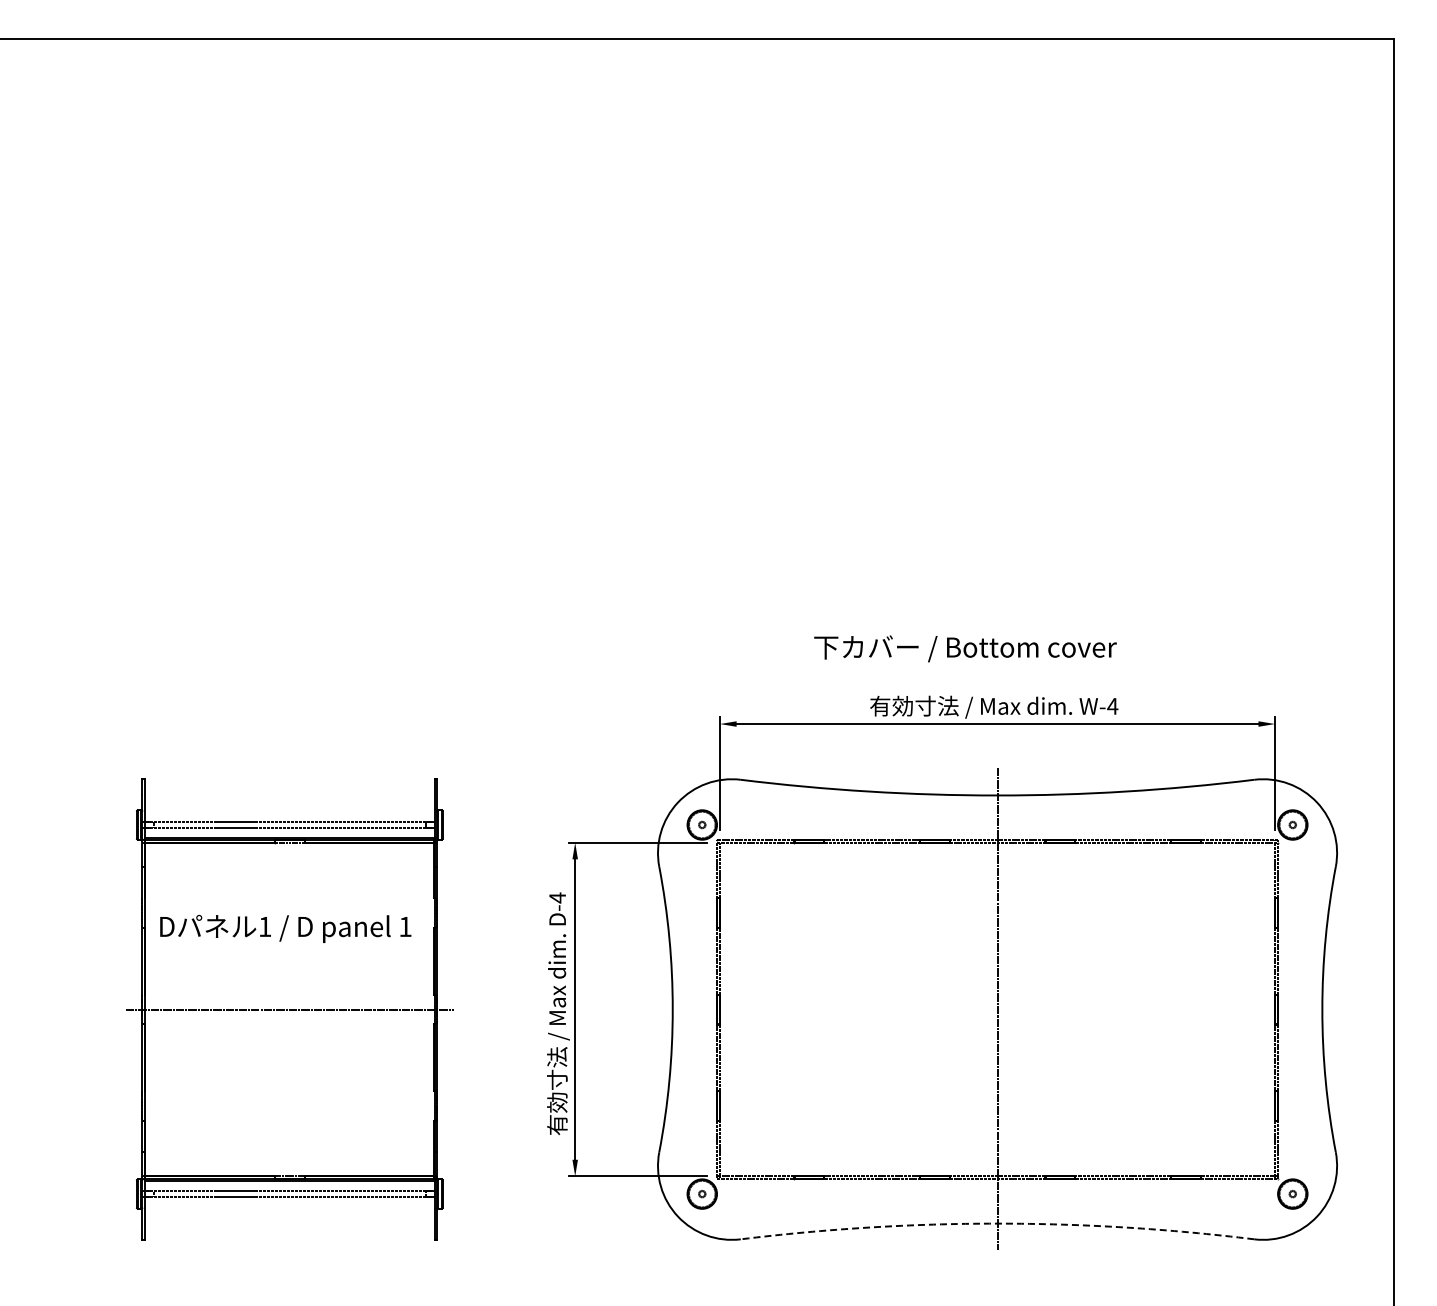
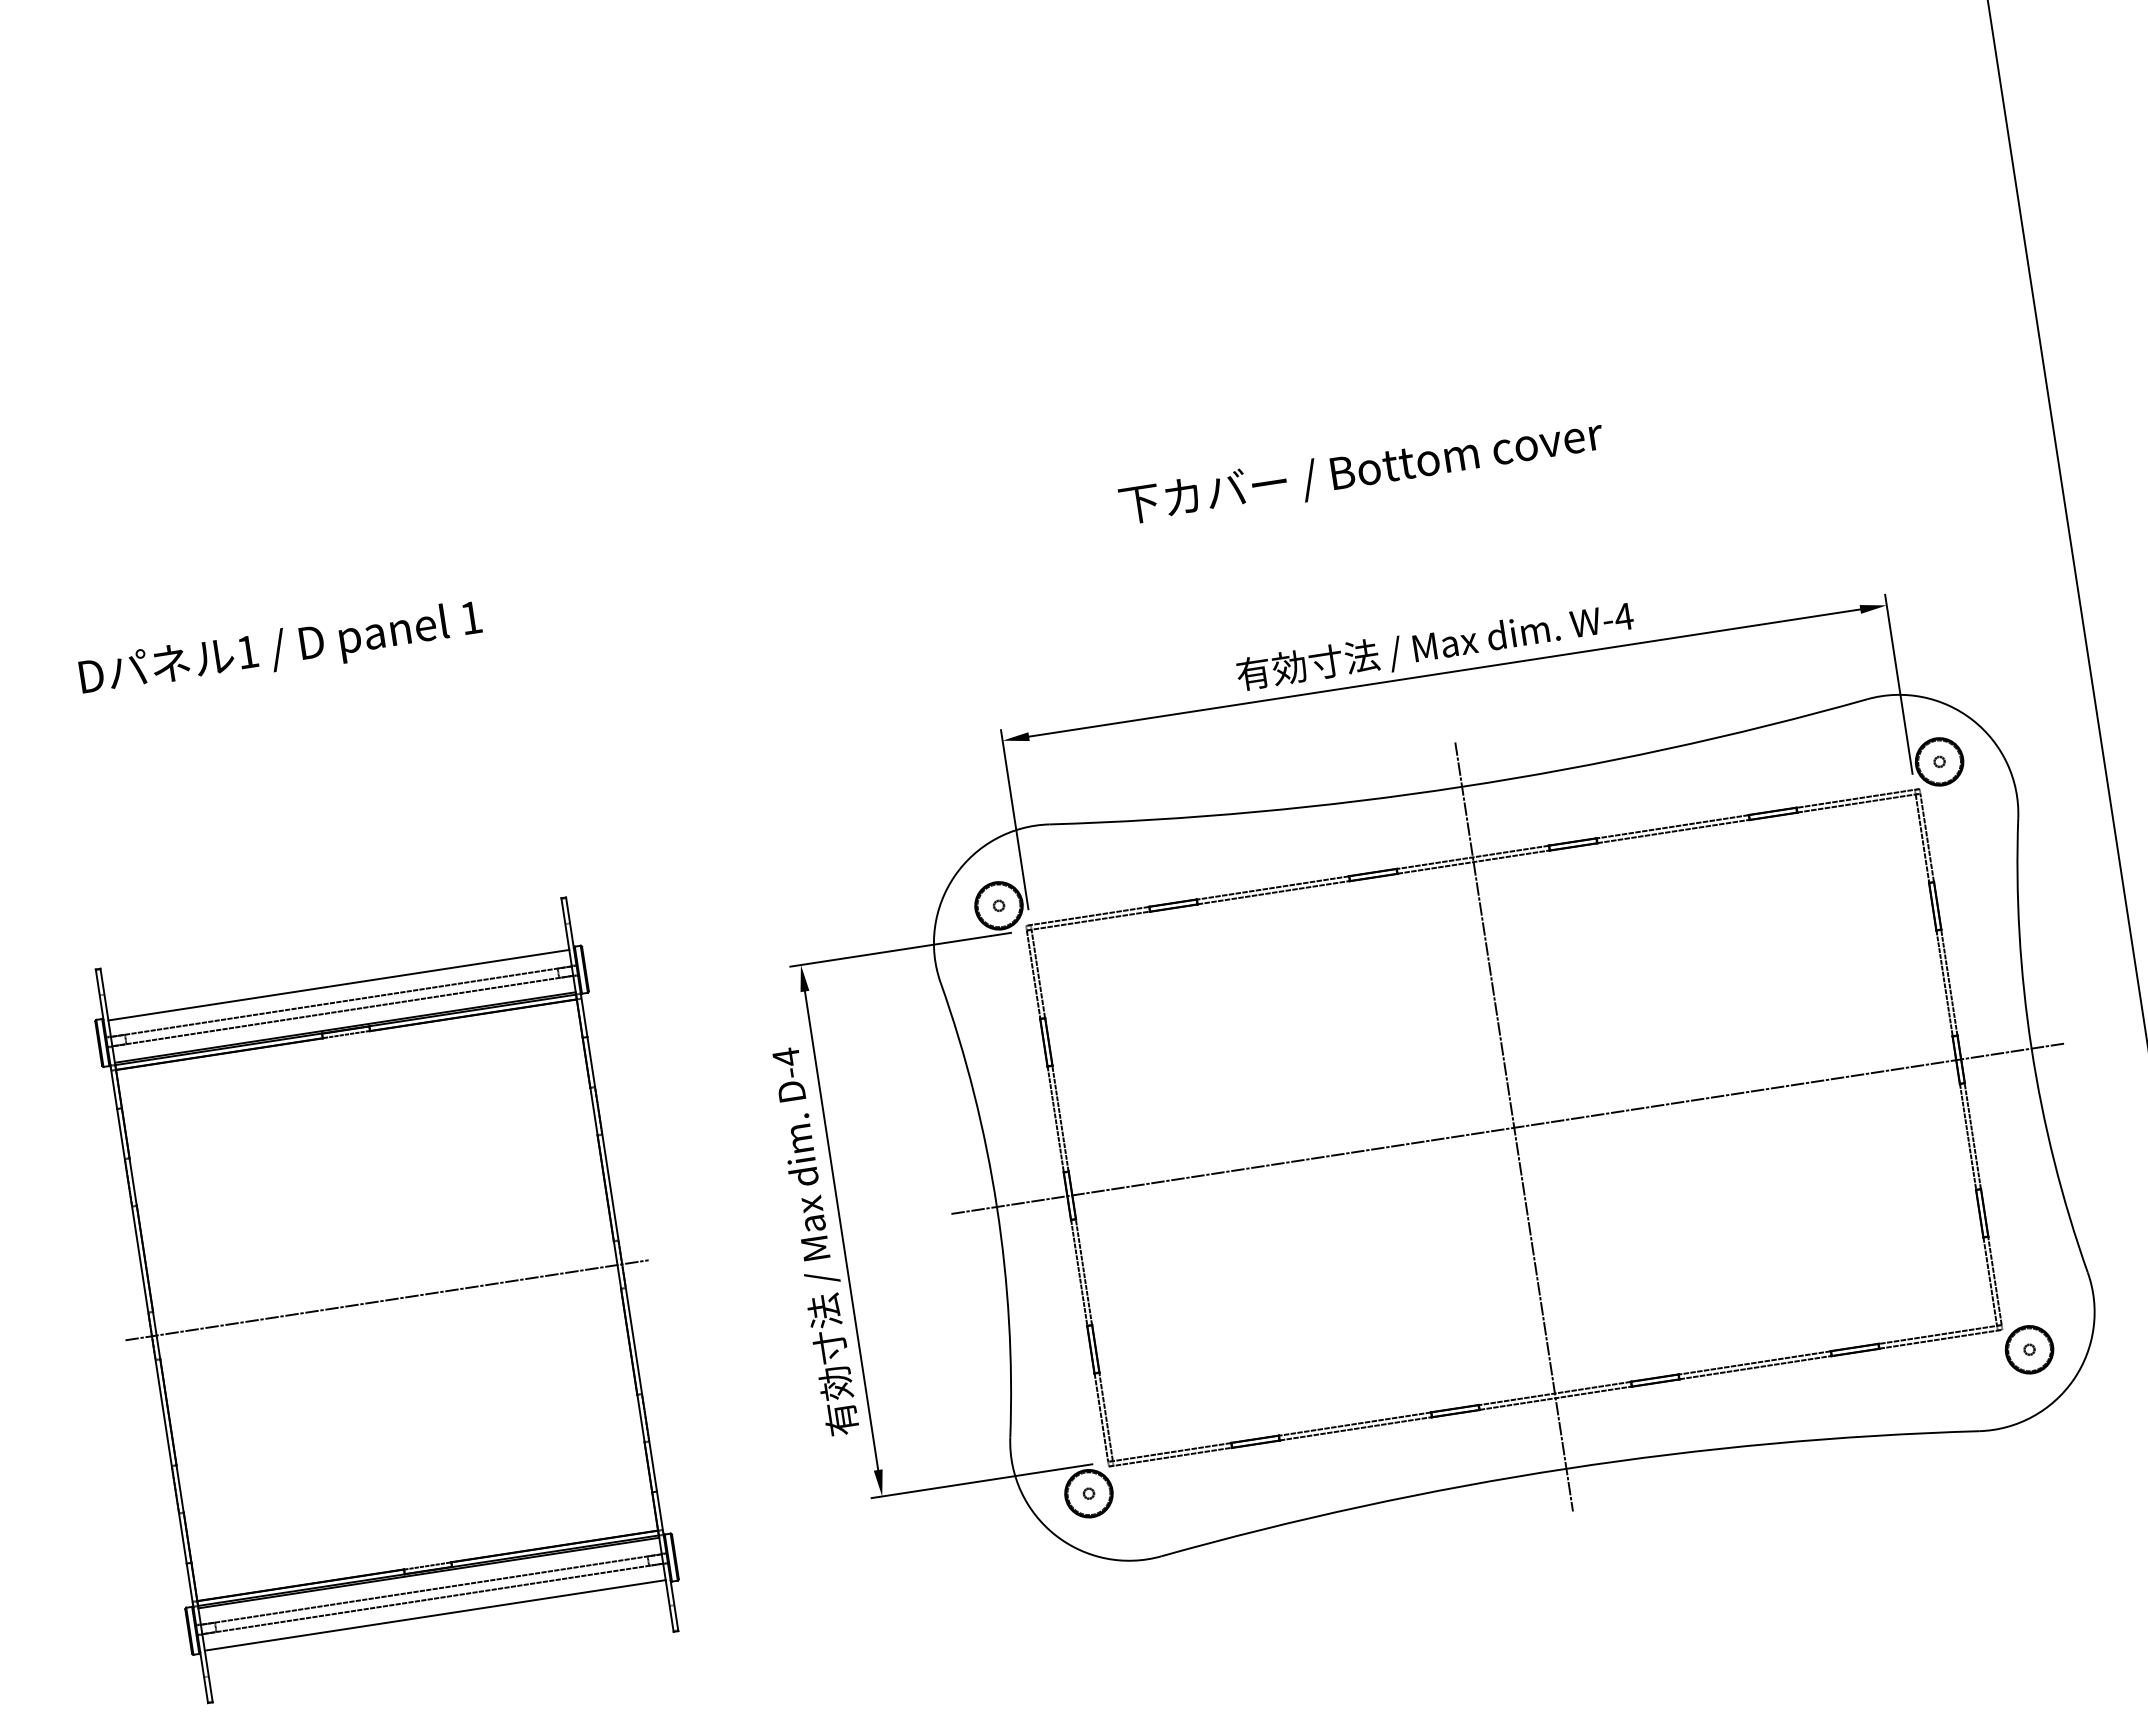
text: (965, 648) -> (1361, 471), moved
line: (289, 811) -> (338, 984), added
text: (285, 928) -> (280, 649), moved
line: (993, 1009) -> (1507, 1128), added
line: (289, 1207) -> (434, 1615), added
arc: (997, 1223) -> (1566, 1468), dashed -> solid

